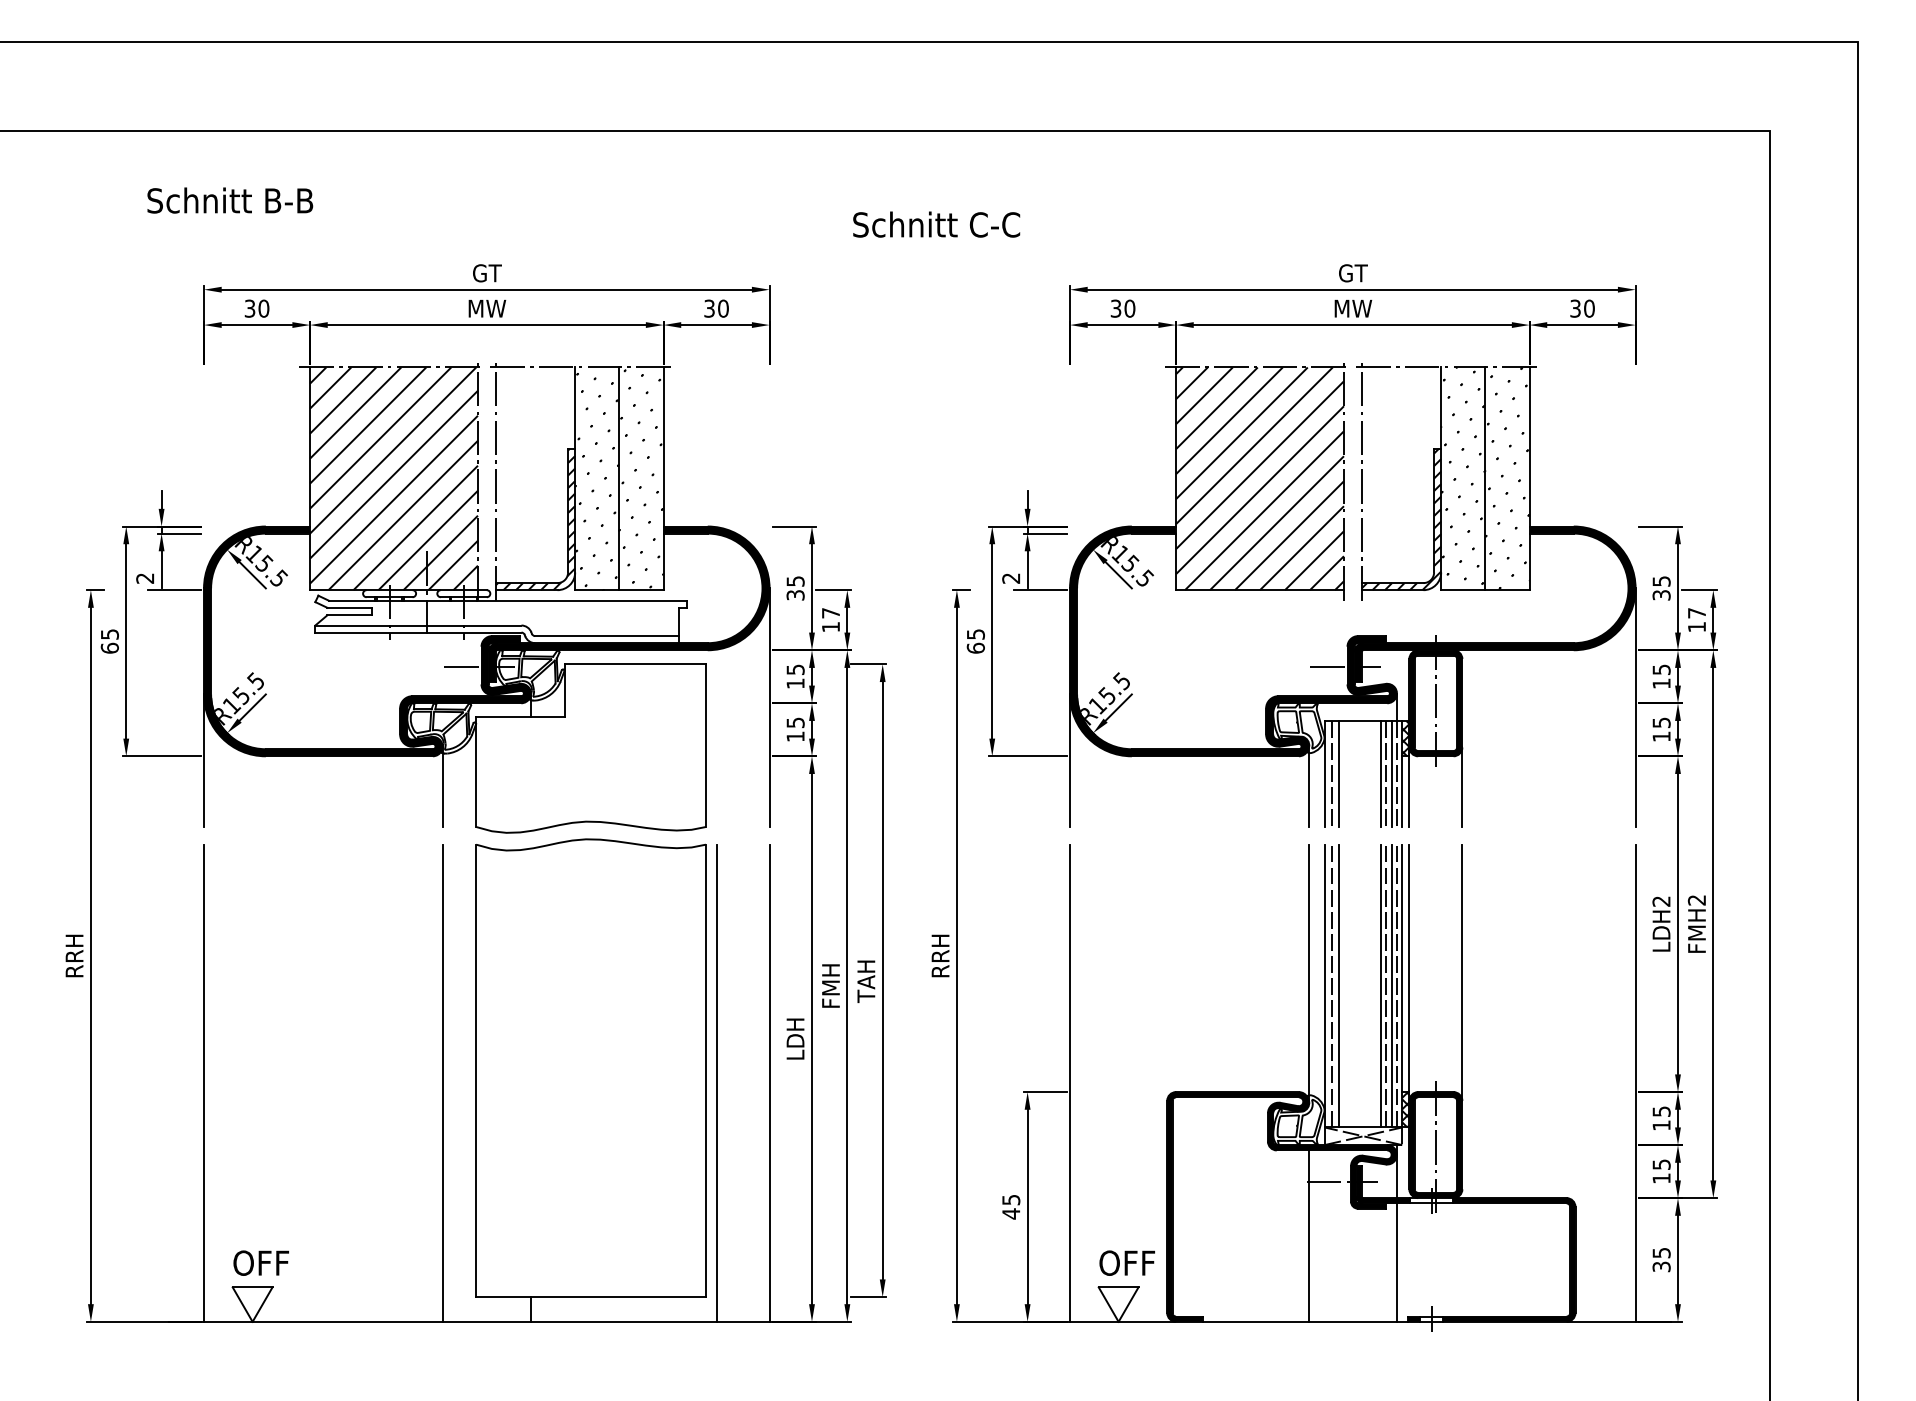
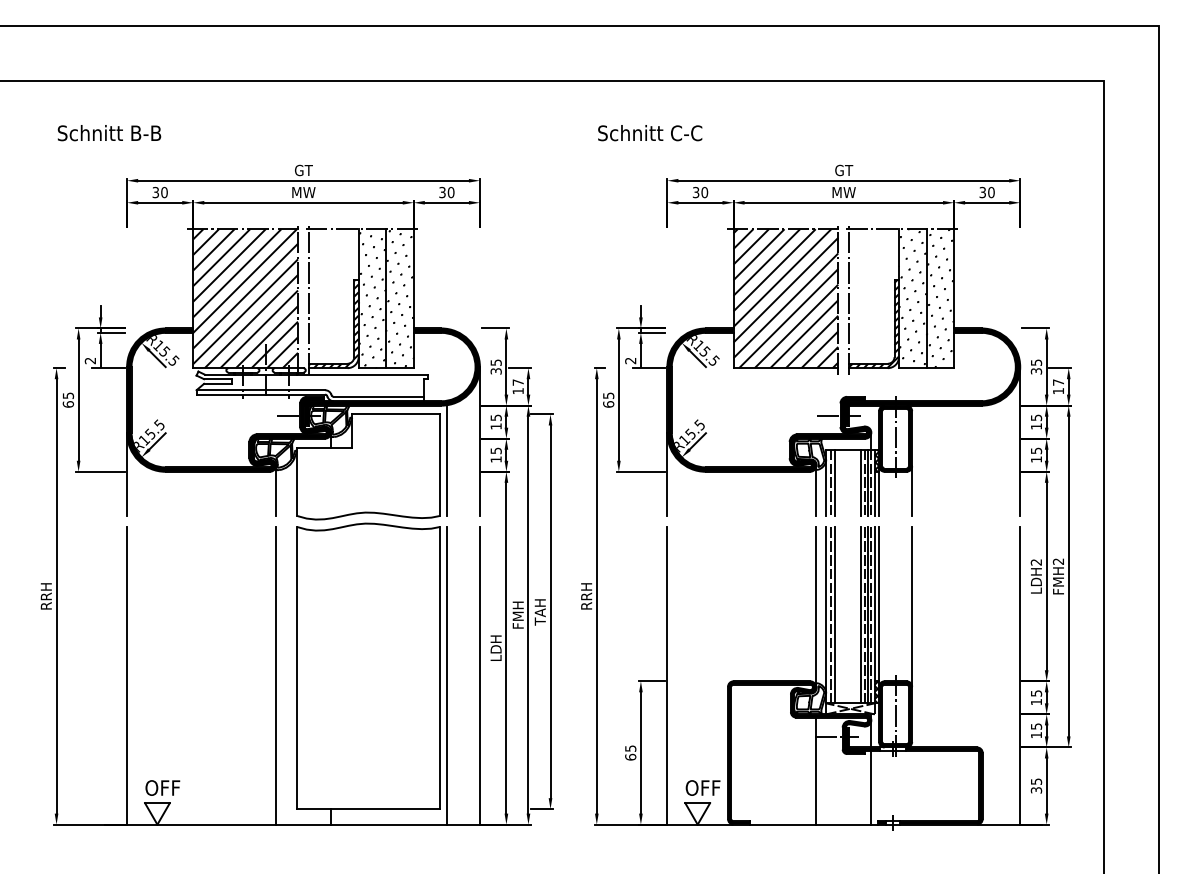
text: (230, 201) -> (109, 133), moved
text: (937, 225) -> (650, 133), moved
line: (715, 738) -> (446, 460), added
text: (1010, 1214) -> (630, 757), 45 -> 65

